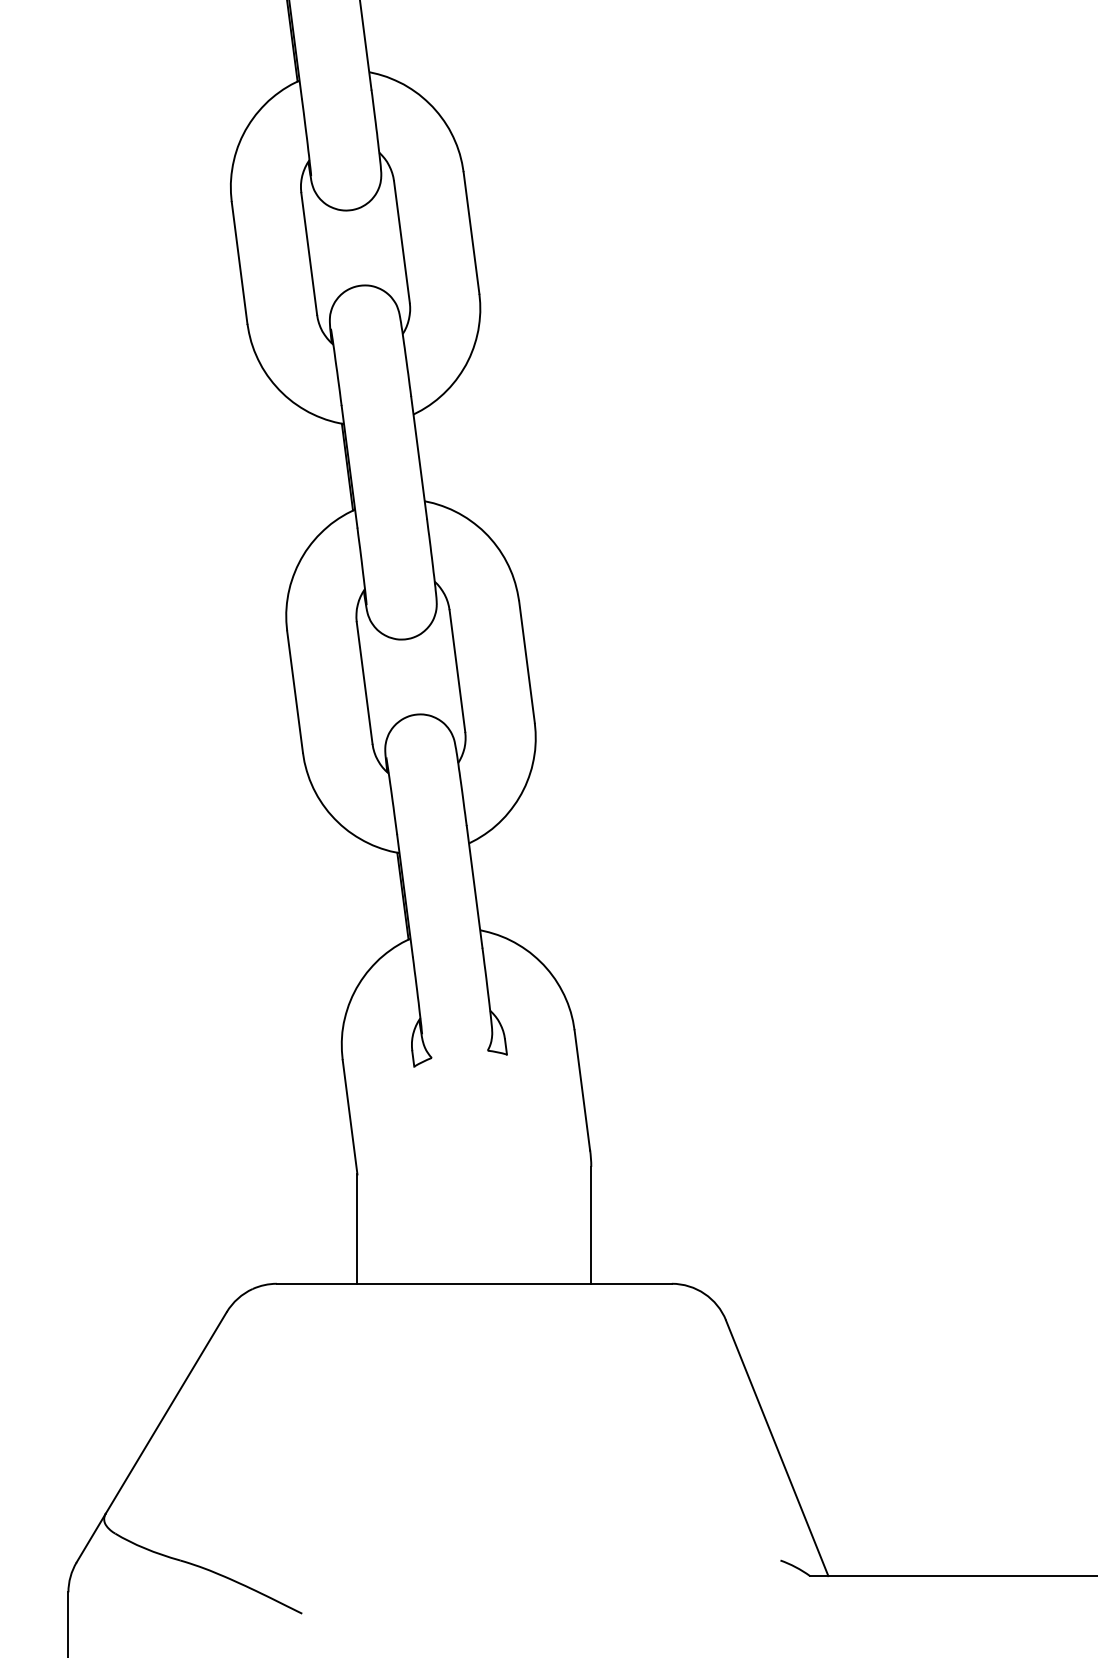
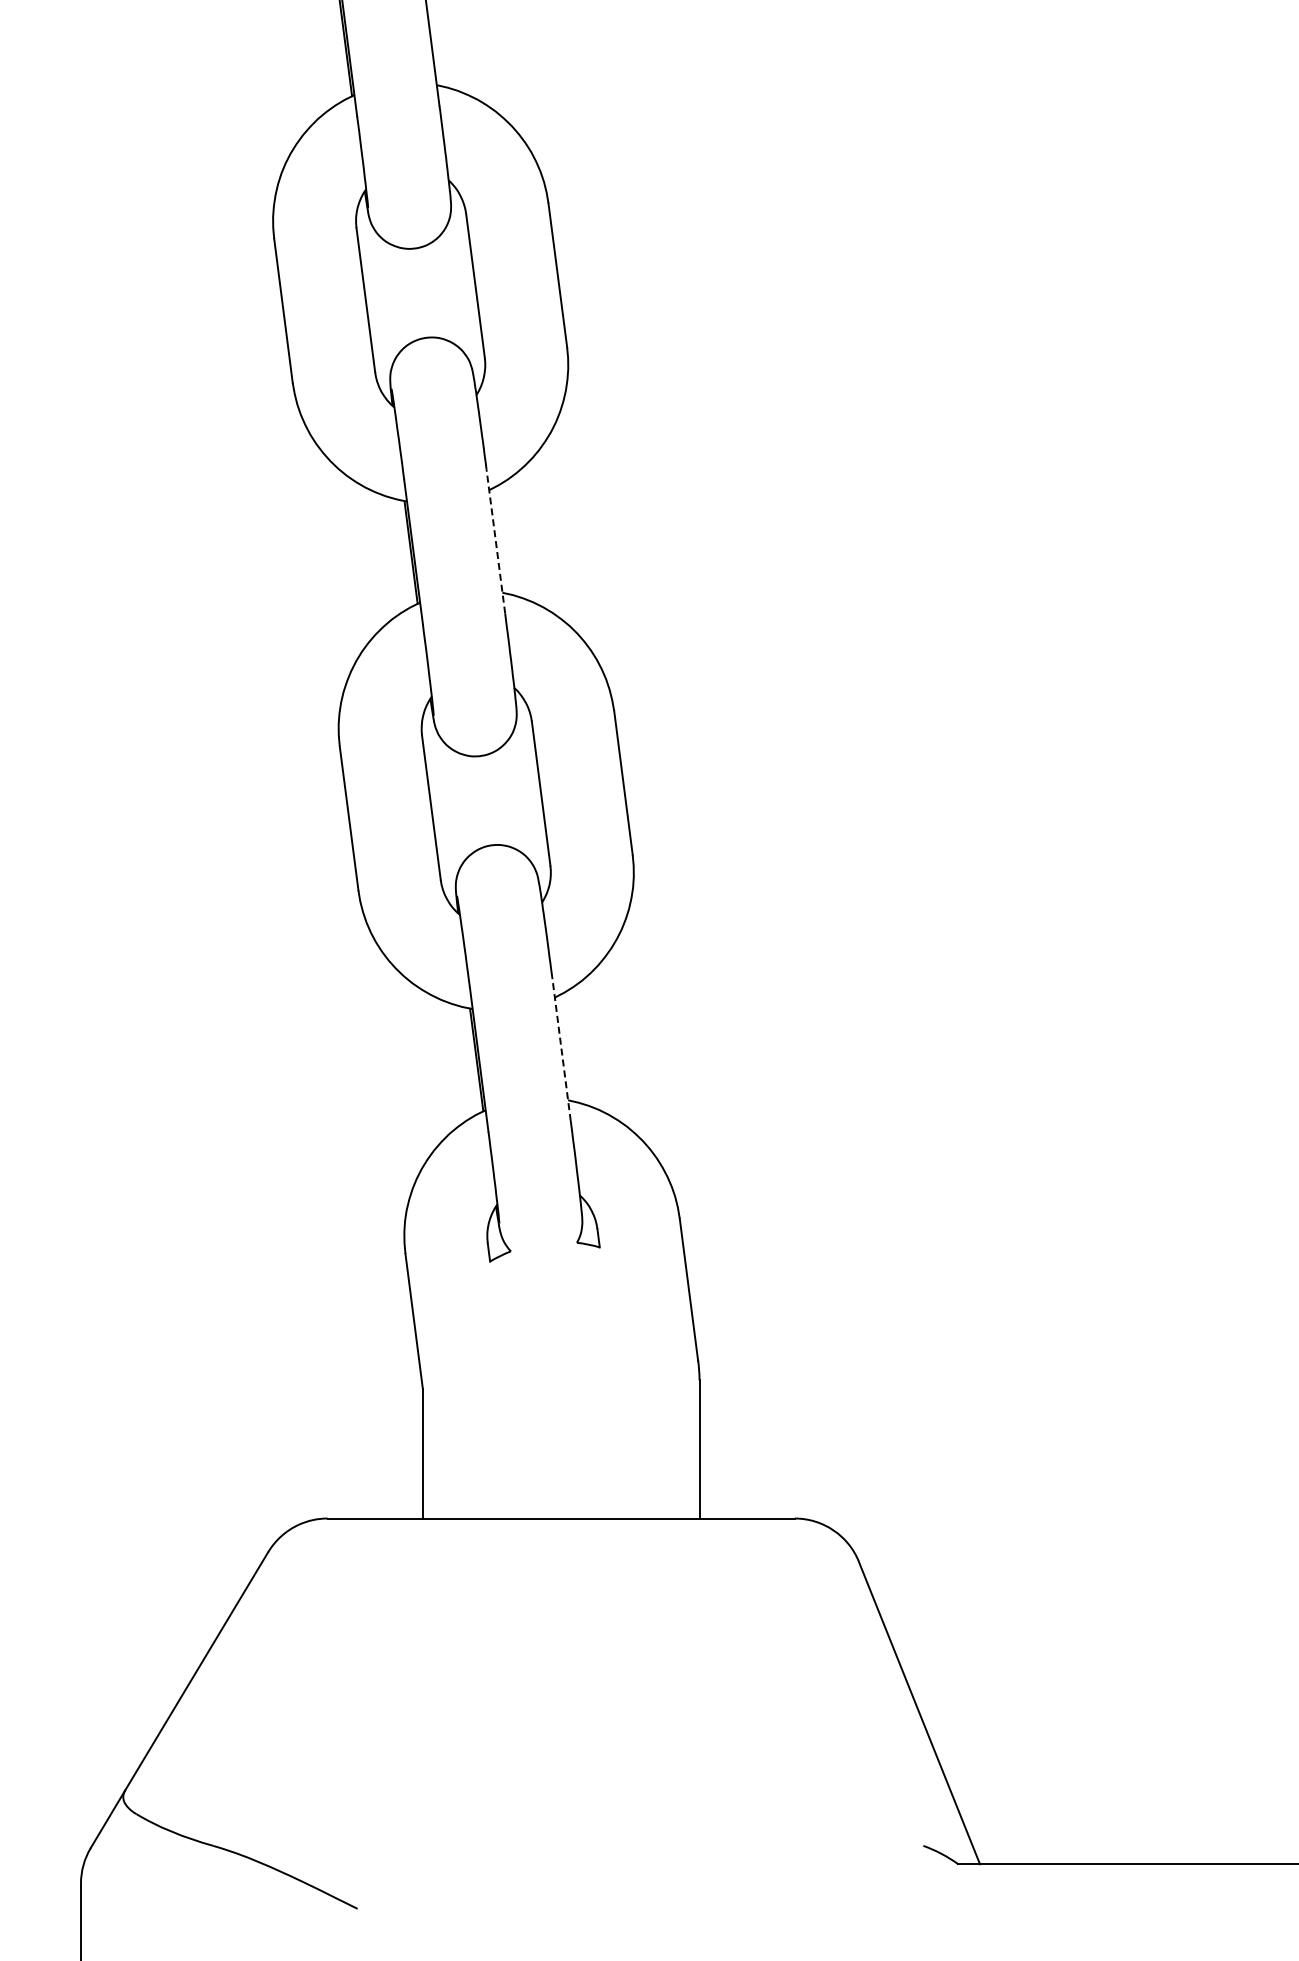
line: (418, 457) -> (495, 541), solid -> dashed
line: (474, 887) -> (561, 1049), solid -> dashed

